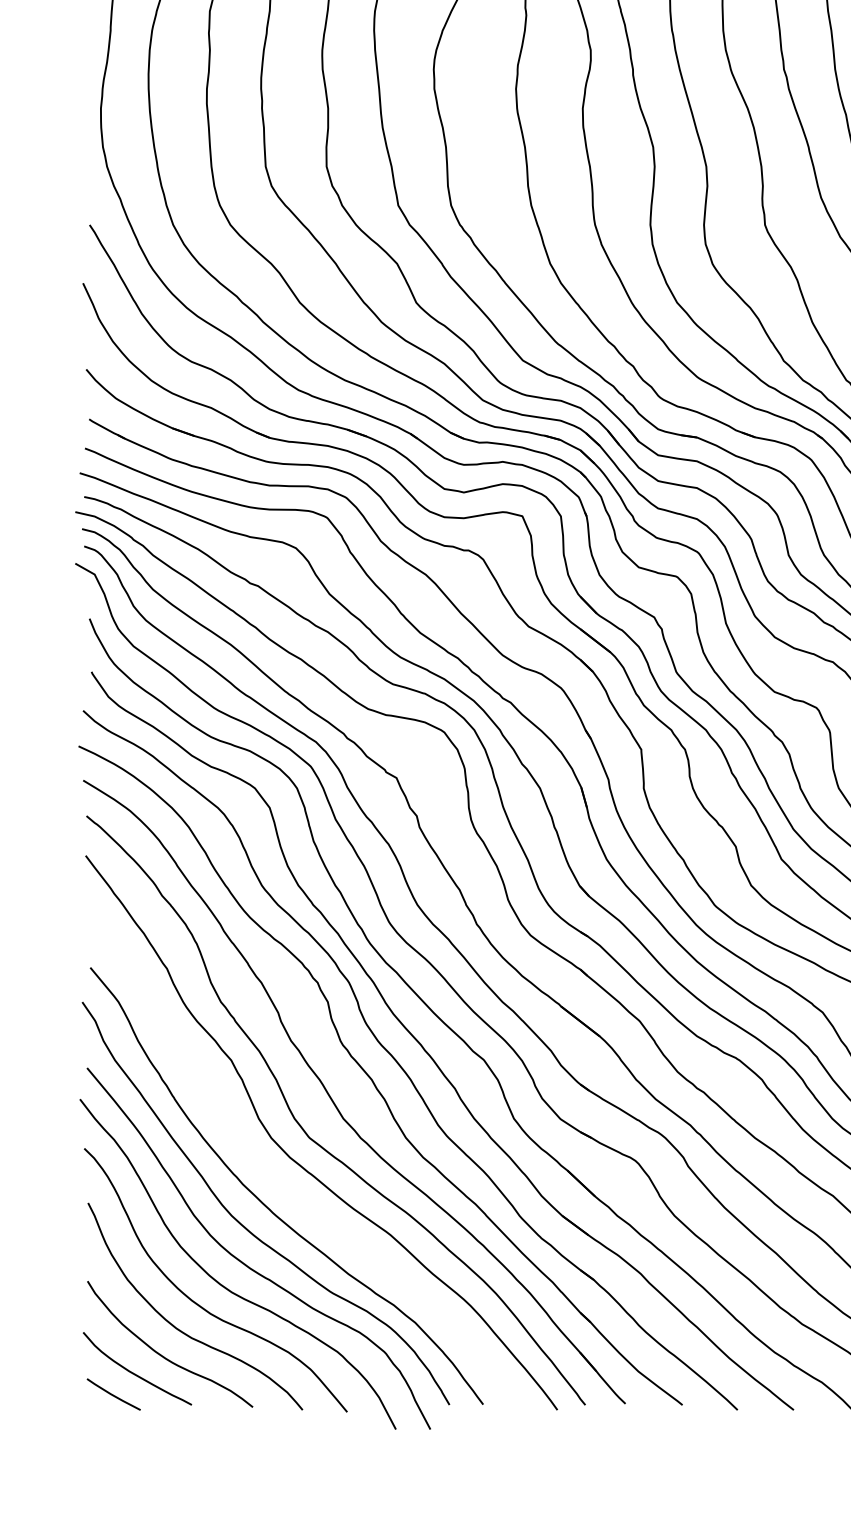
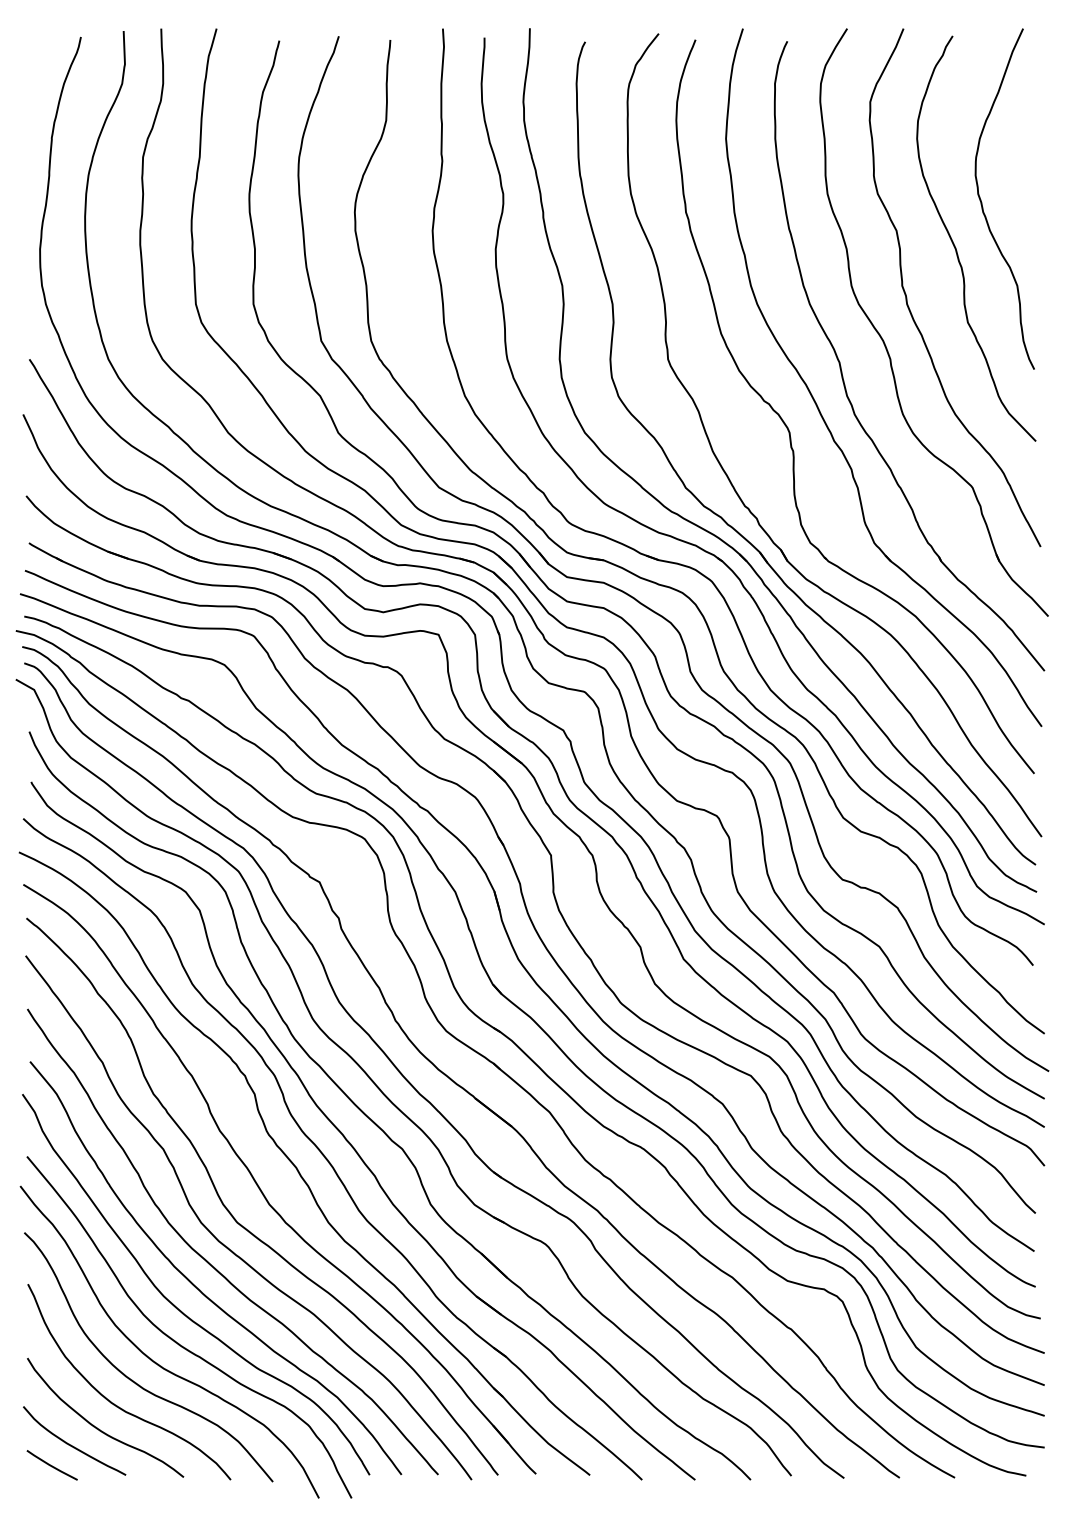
curve: (286, 1185) -> (215, 1267), added

